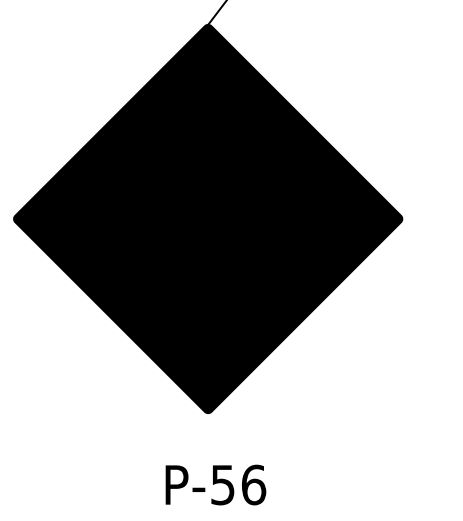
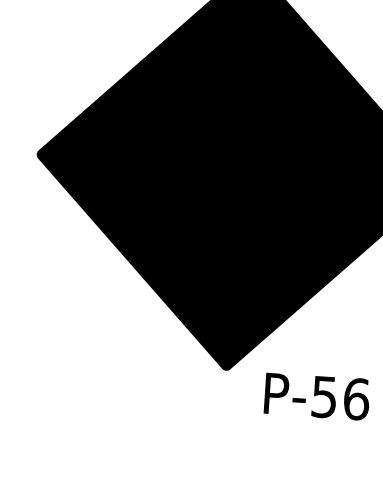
text: (215, 484) -> (316, 396), moved

